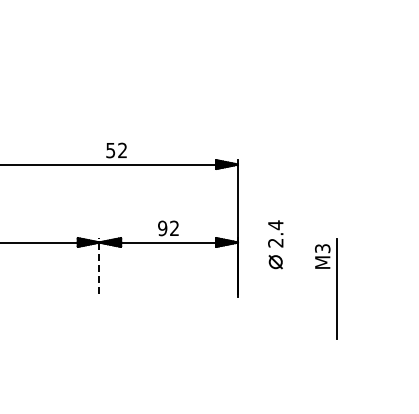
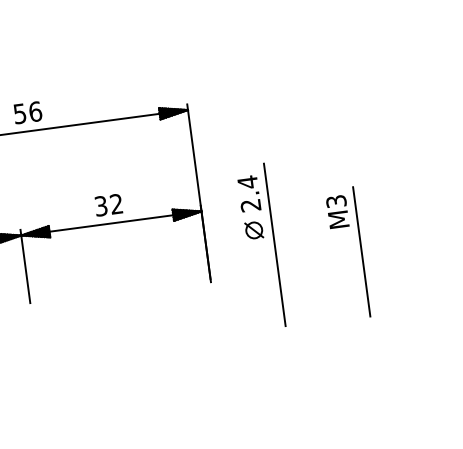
text: (122, 150) -> (35, 111), 52 -> 56
text: (162, 227) -> (100, 205), 92 -> 32
line: (99, 265) -> (25, 265), dashed -> solid
line: (289, 274) -> (274, 244), added
part: (336, 288) -> (361, 251), moved

